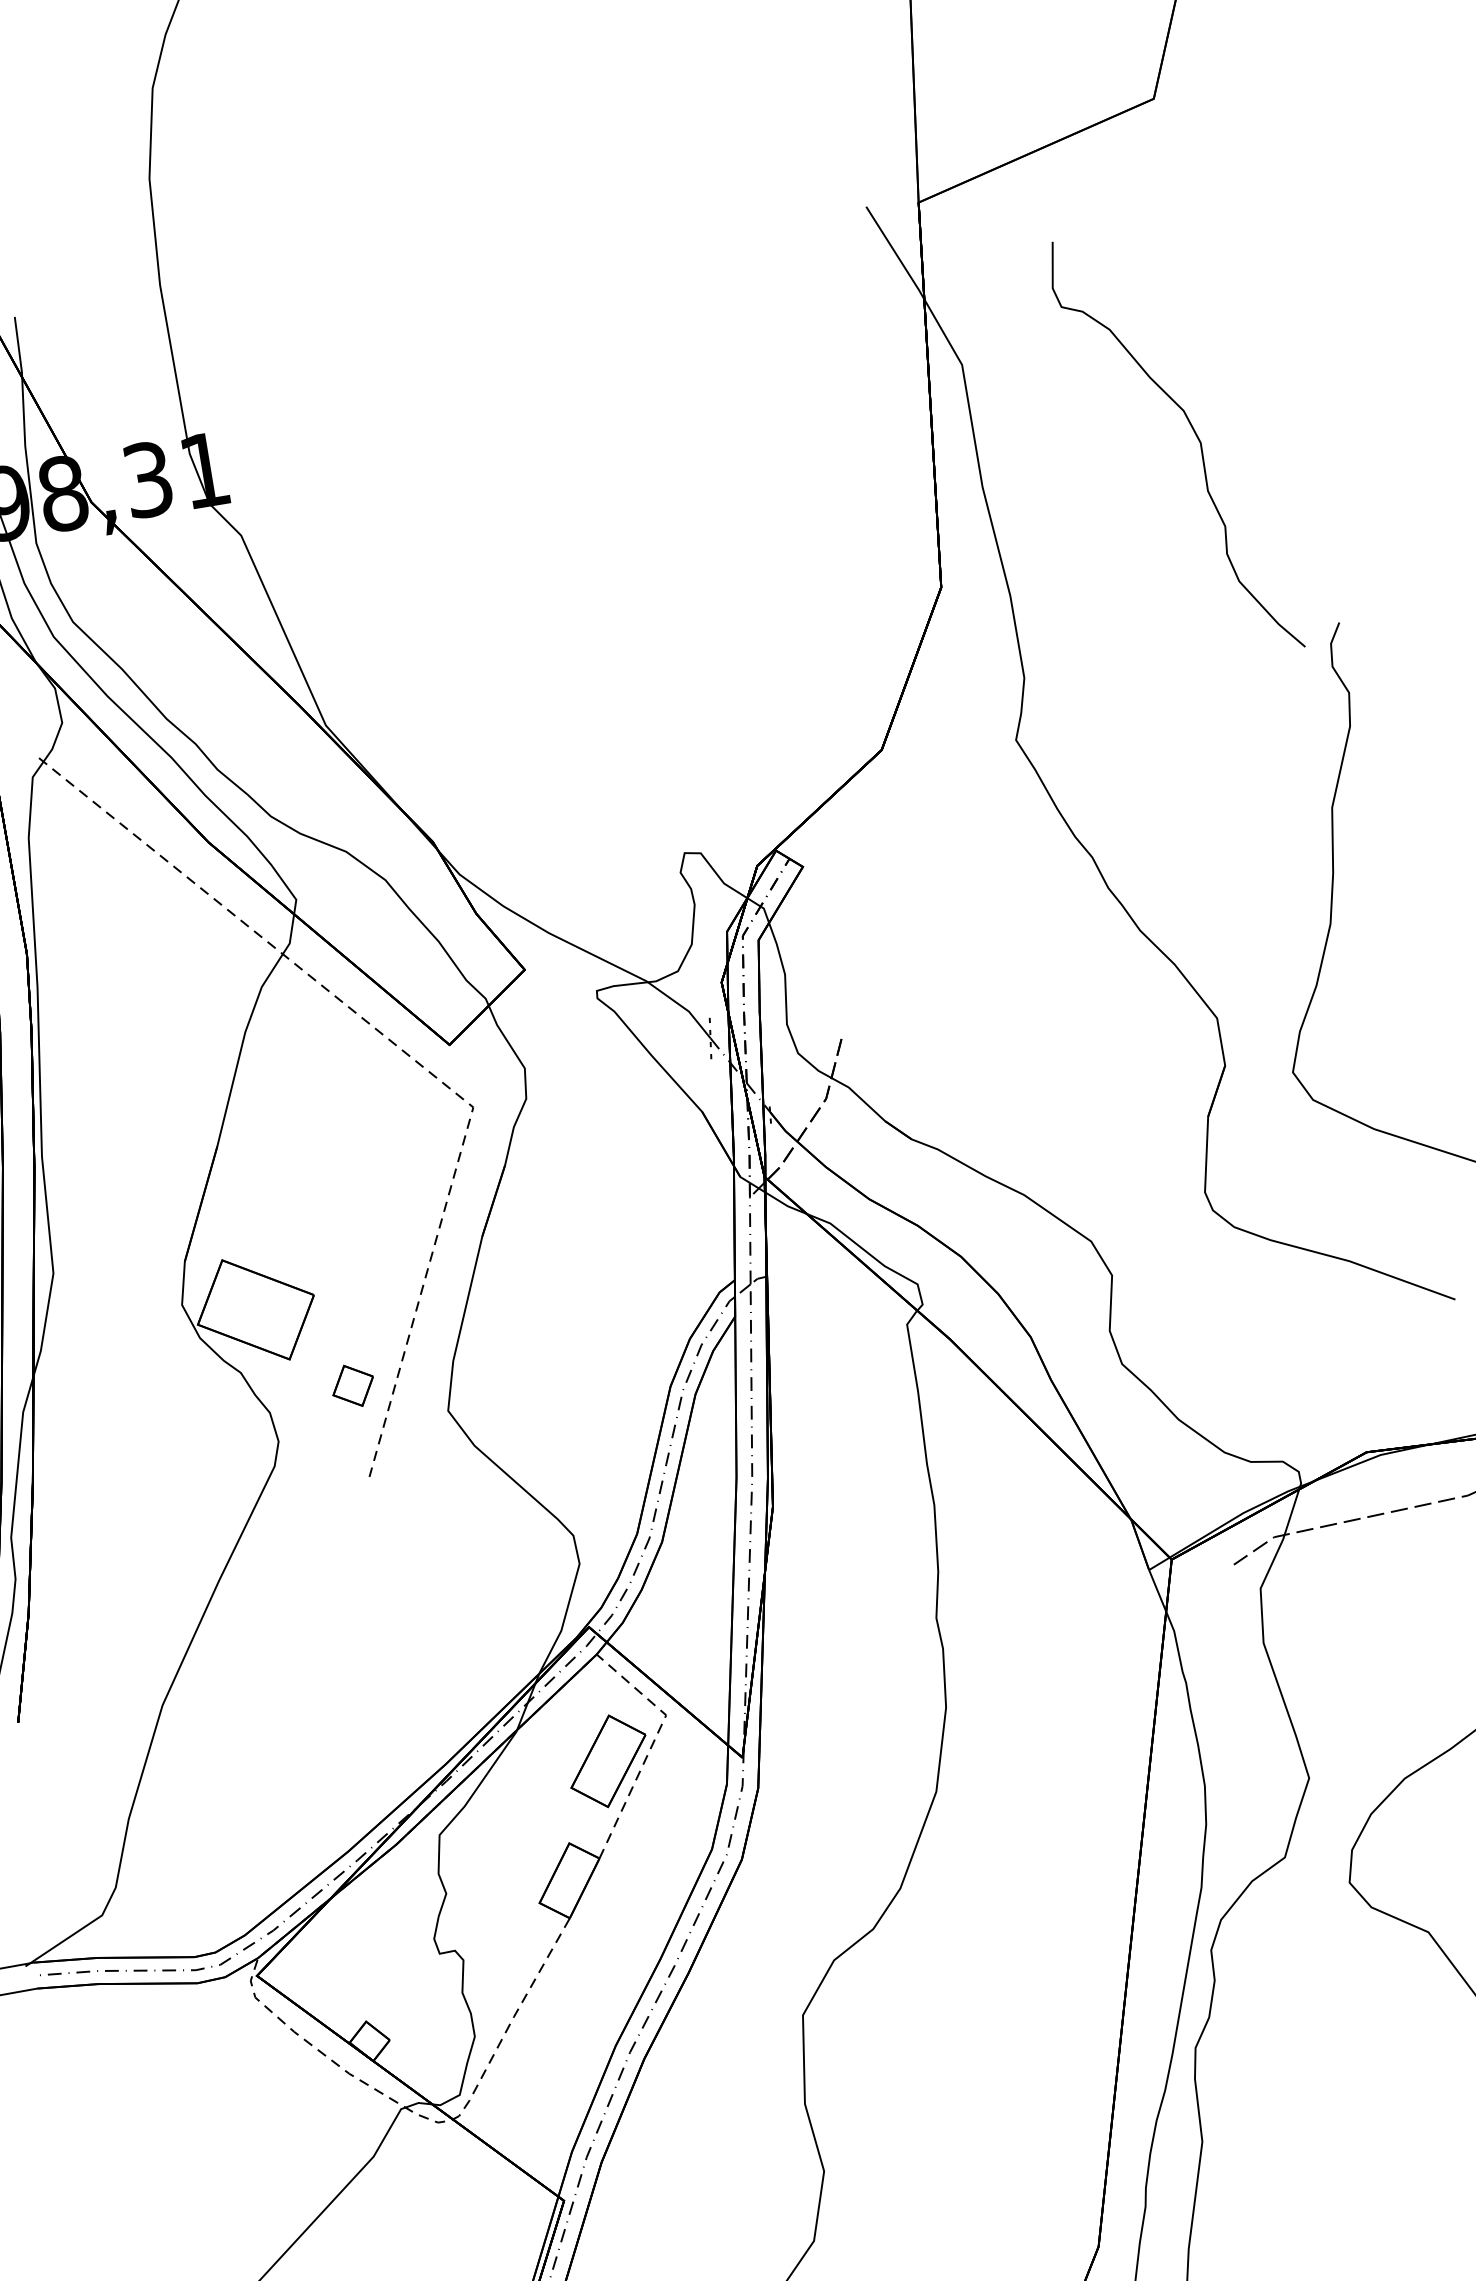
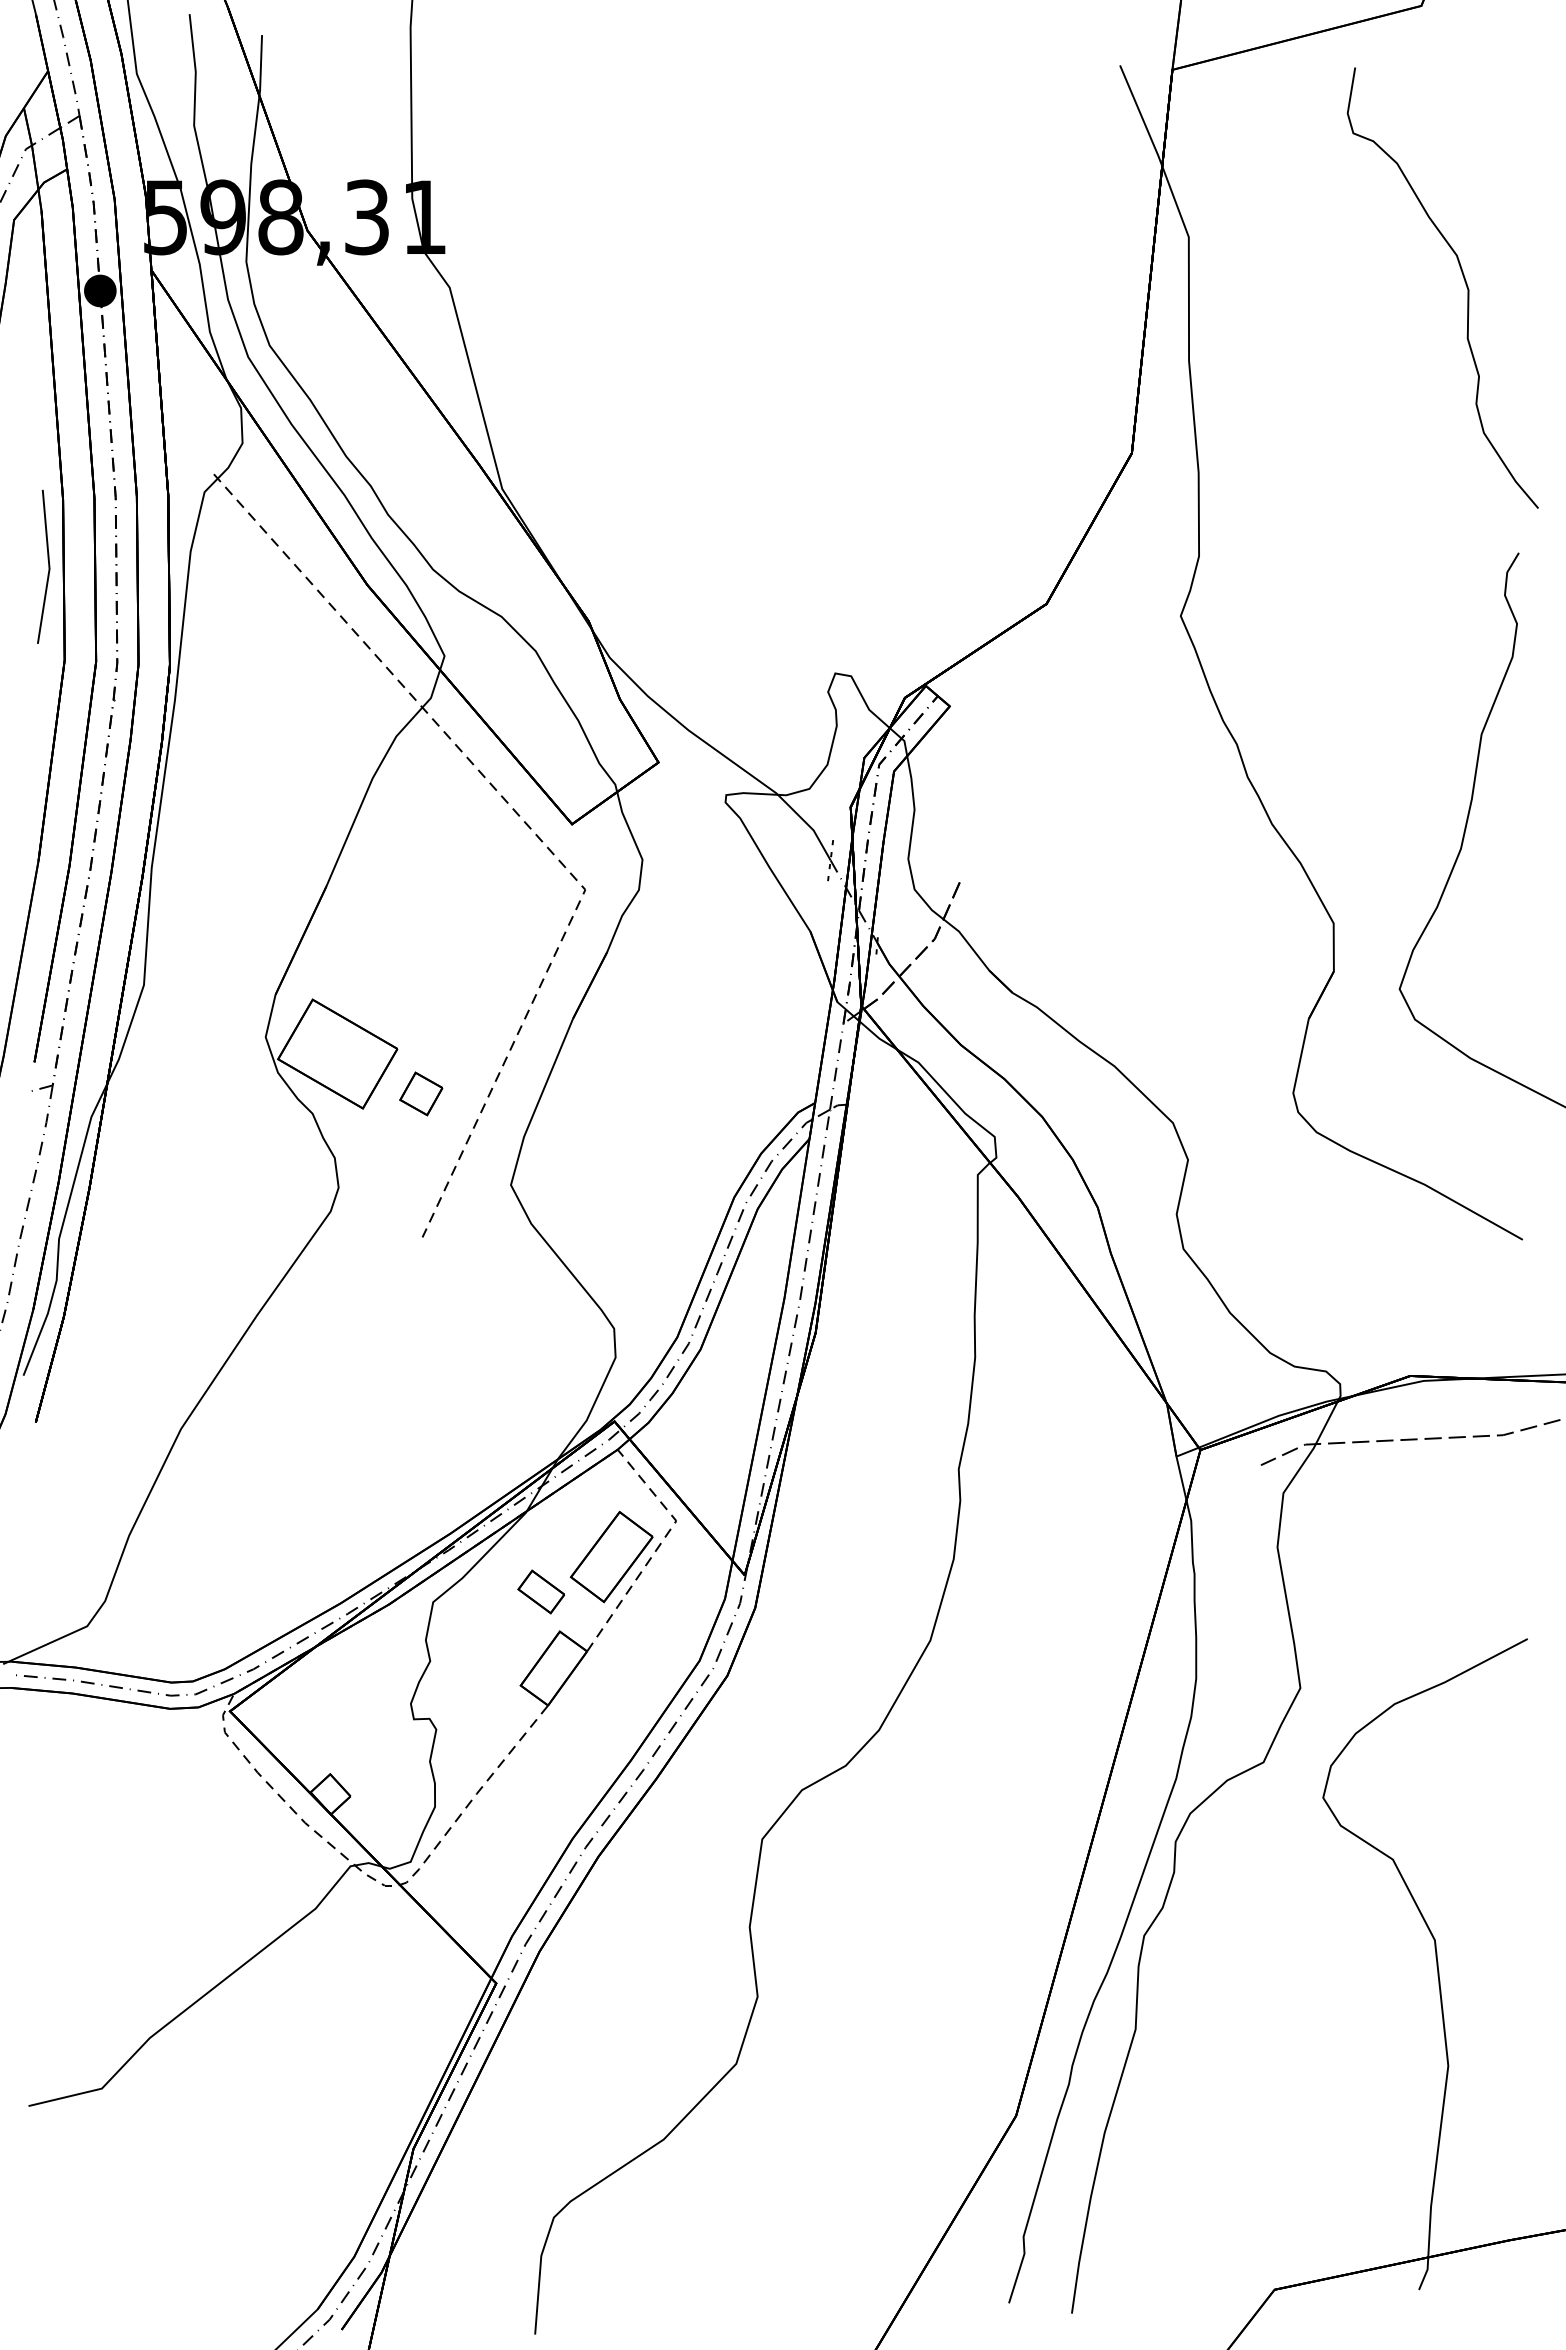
curve: (1195, 435) -> (1464, 281), moved
part: (353, 1385) -> (421, 1093), moved
part: (543, 1807) -> (540, 1591), added

